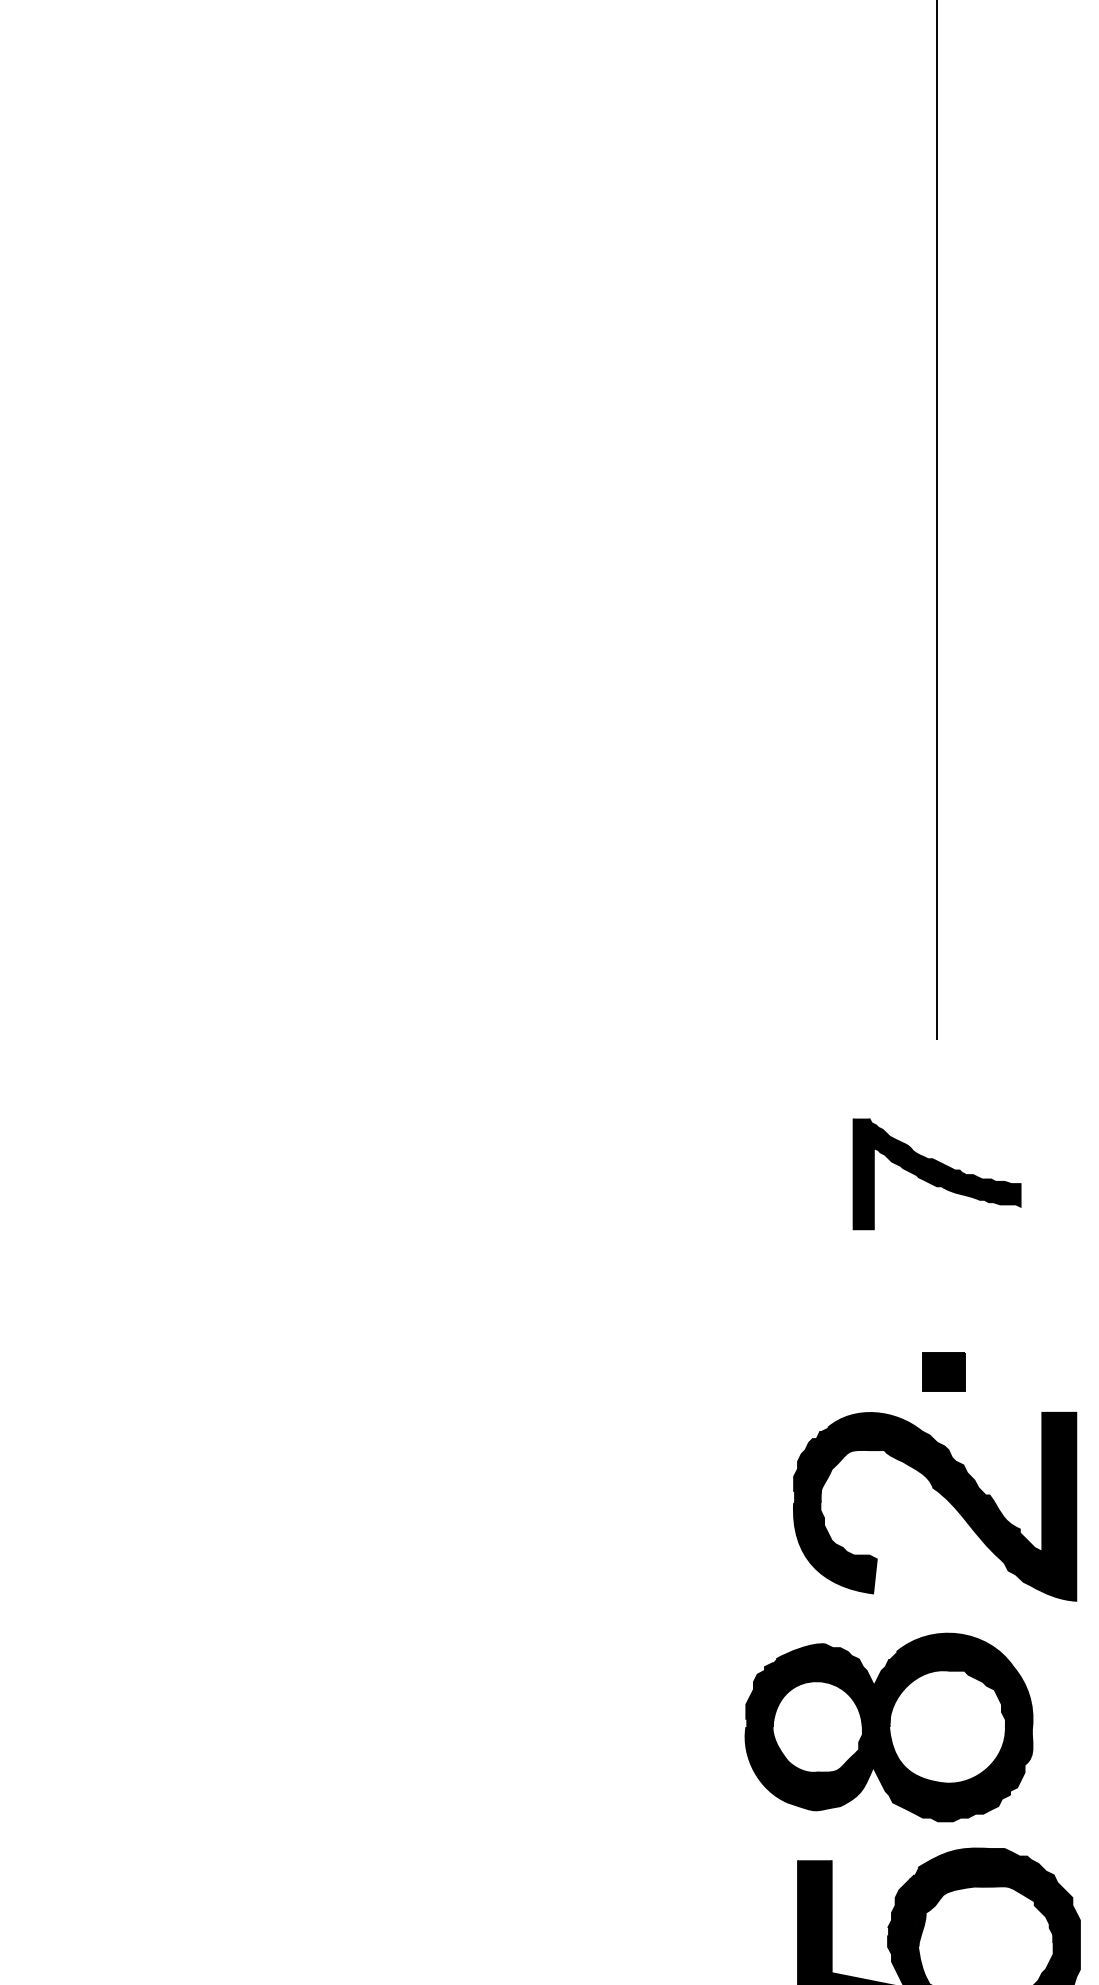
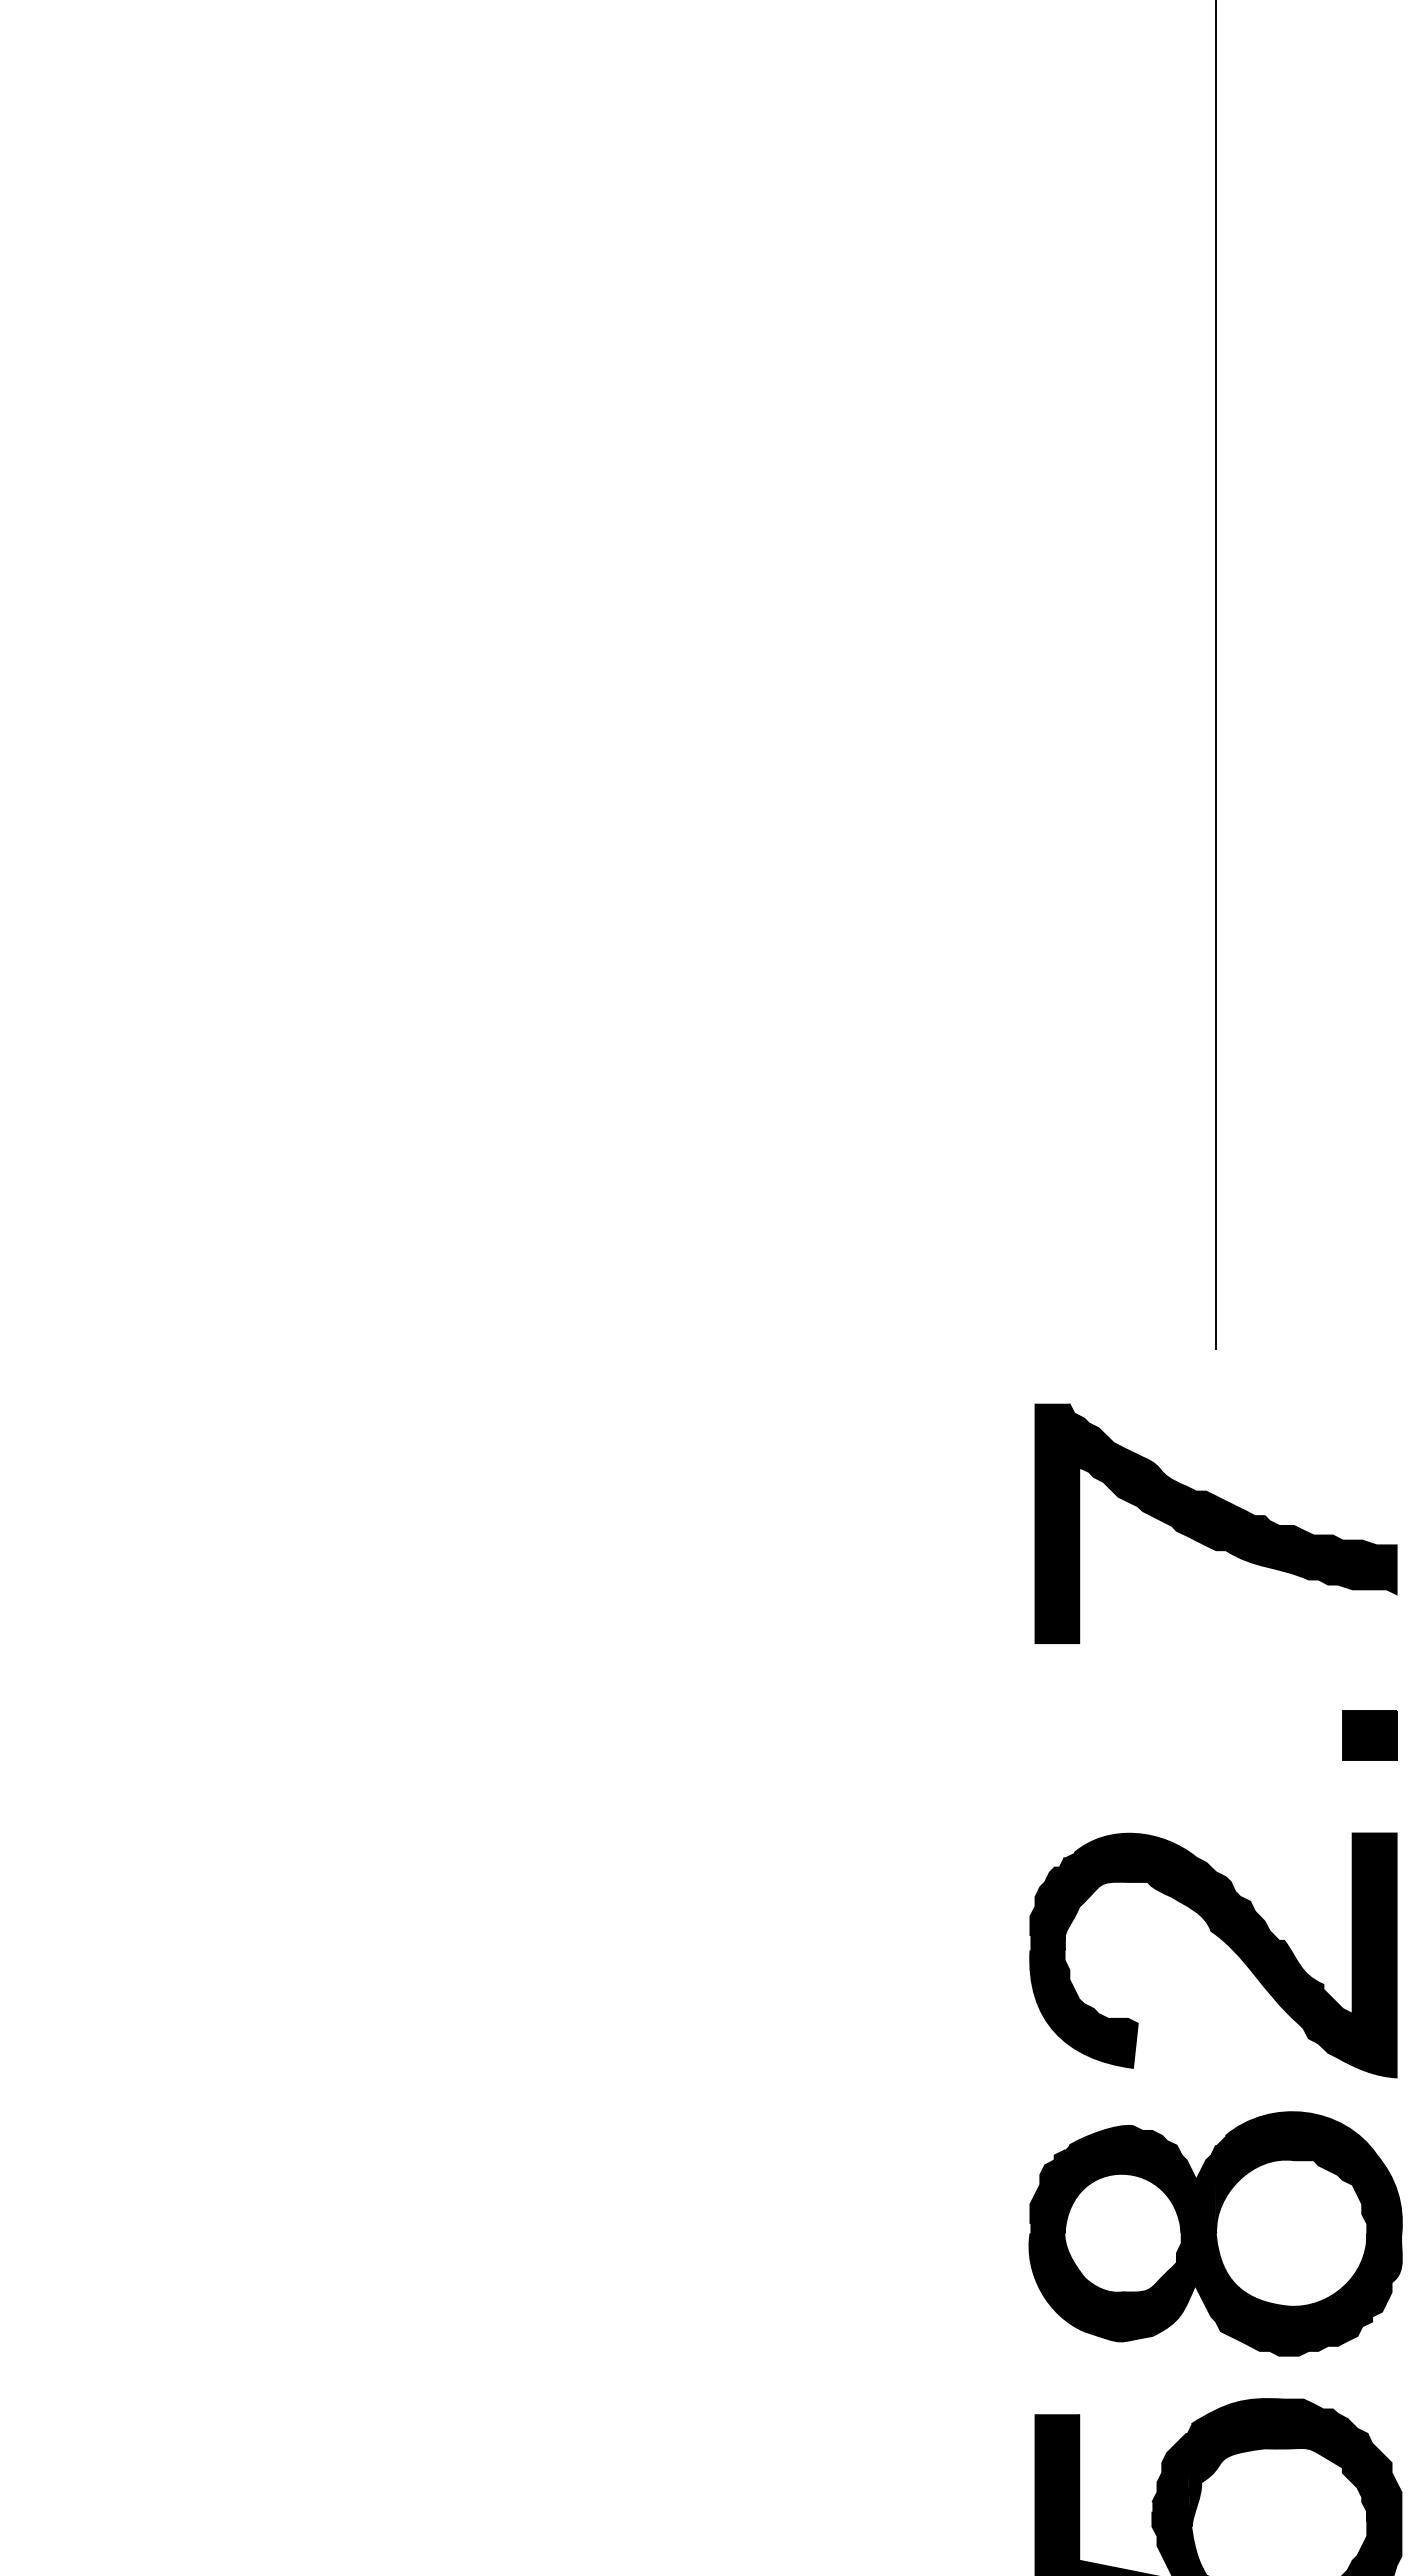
part: (936, 1173) -> (1215, 1523), size x1.67
part: (943, 1371) -> (1369, 1735), moved
part: (888, 1727) -> (1215, 2233), moved

